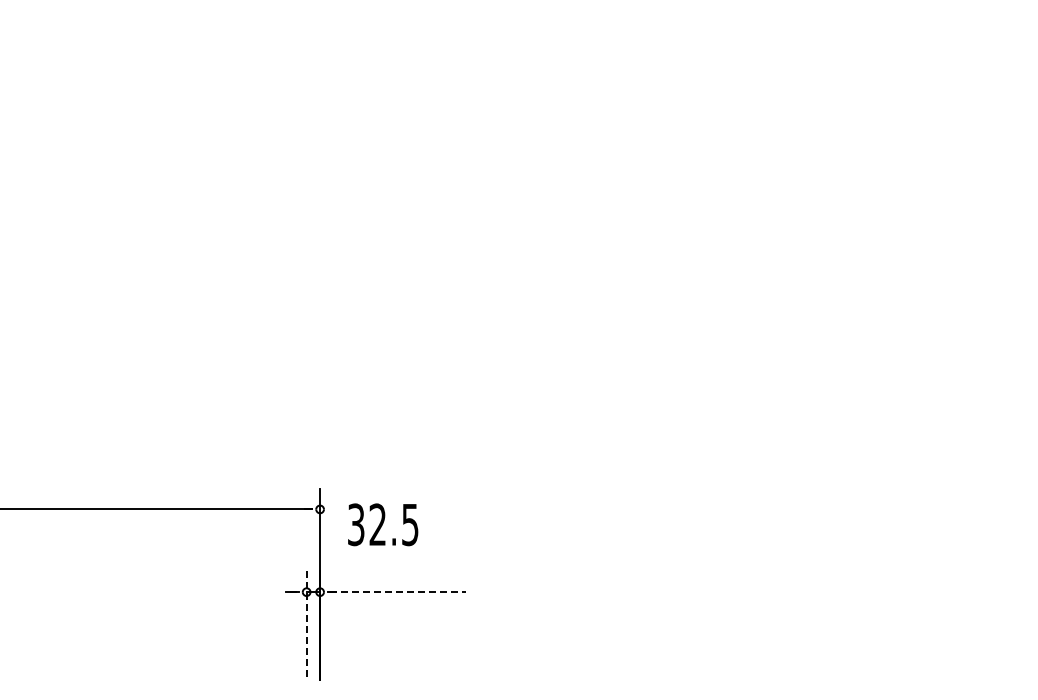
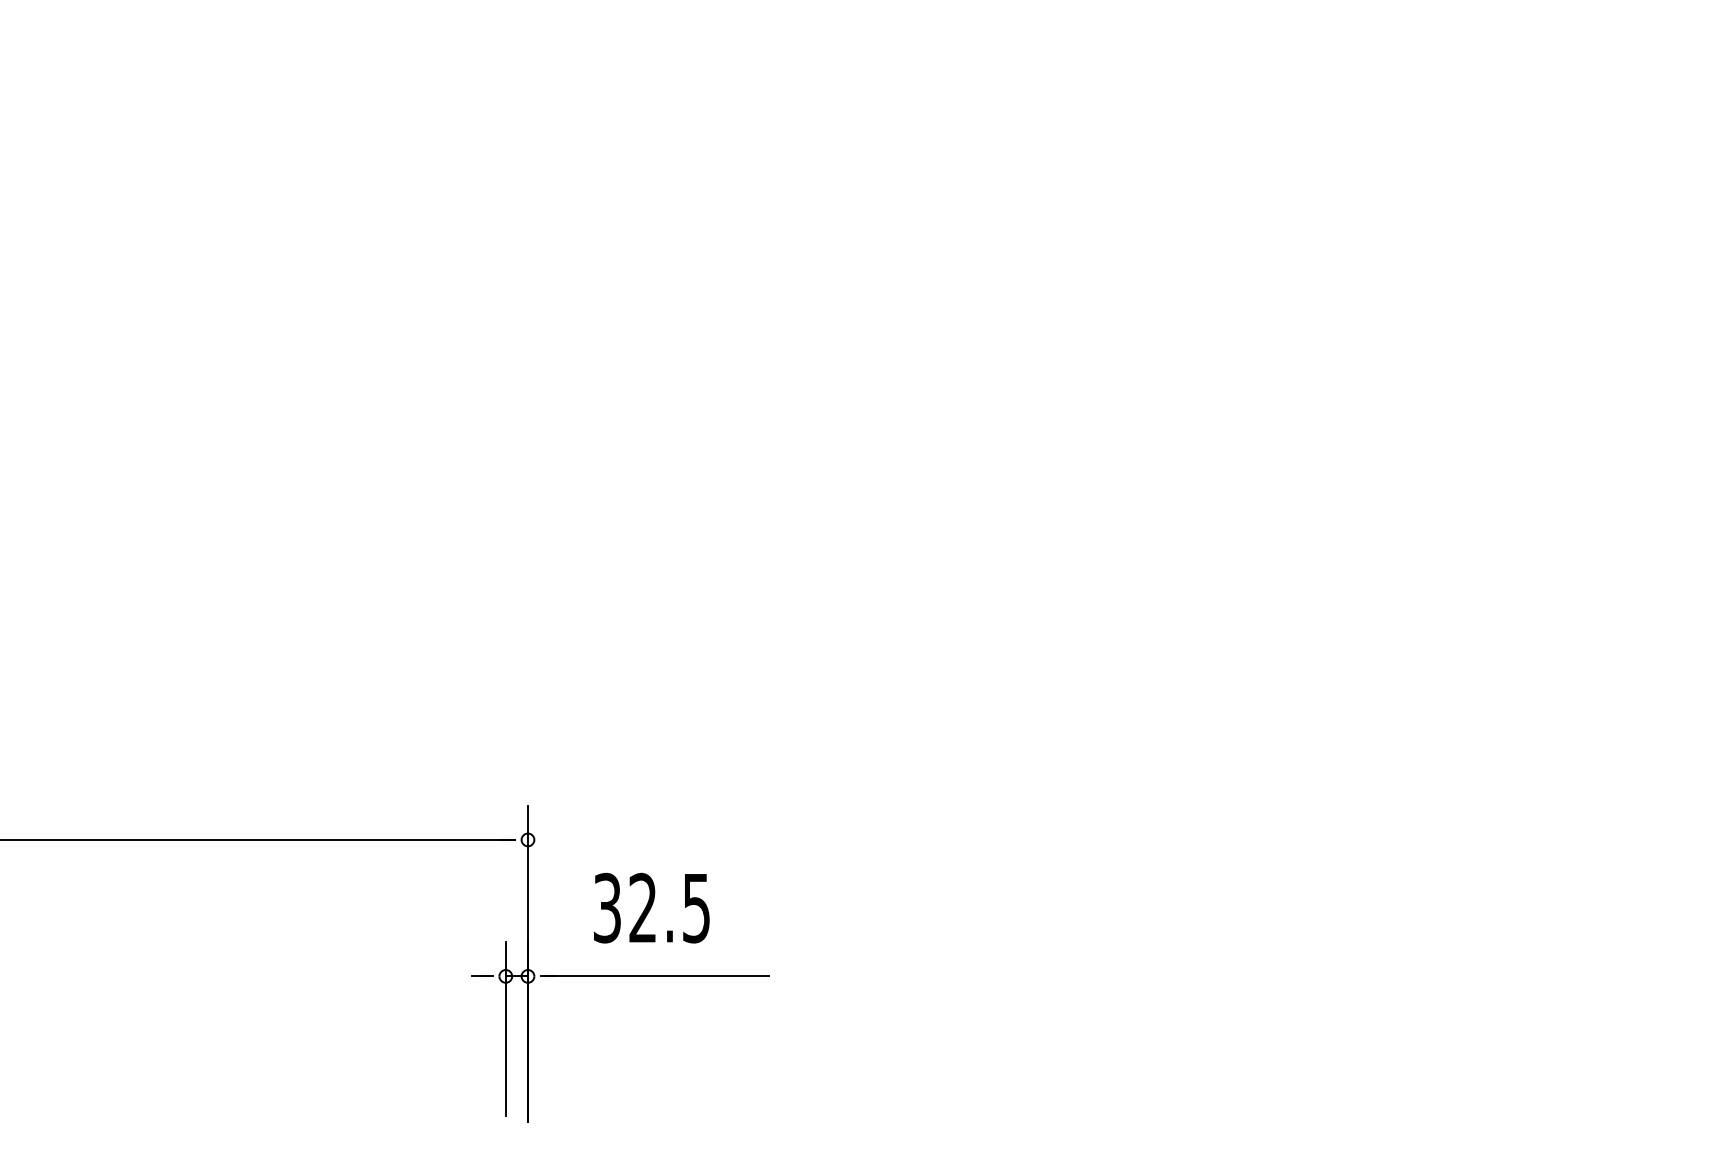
text: (383, 524) -> (652, 907), moved
line: (398, 592) -> (657, 976), dashed -> solid
line: (306, 624) -> (505, 1029), dashed -> solid

